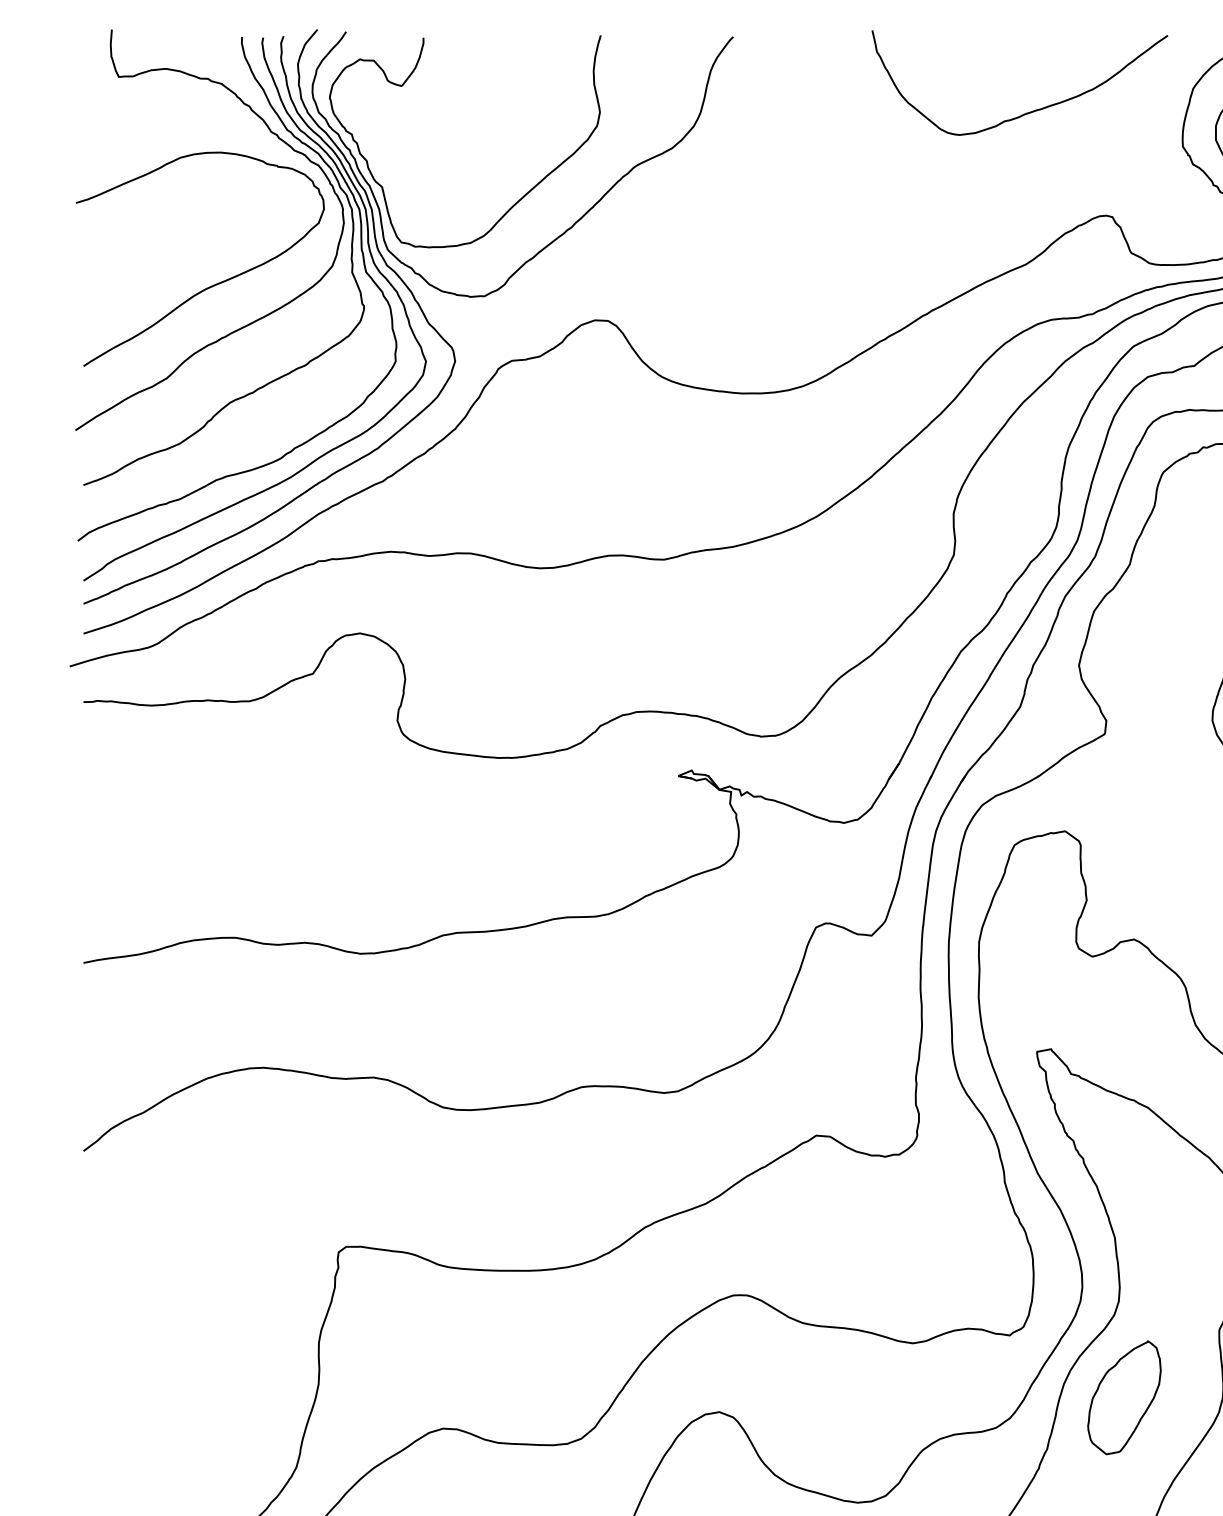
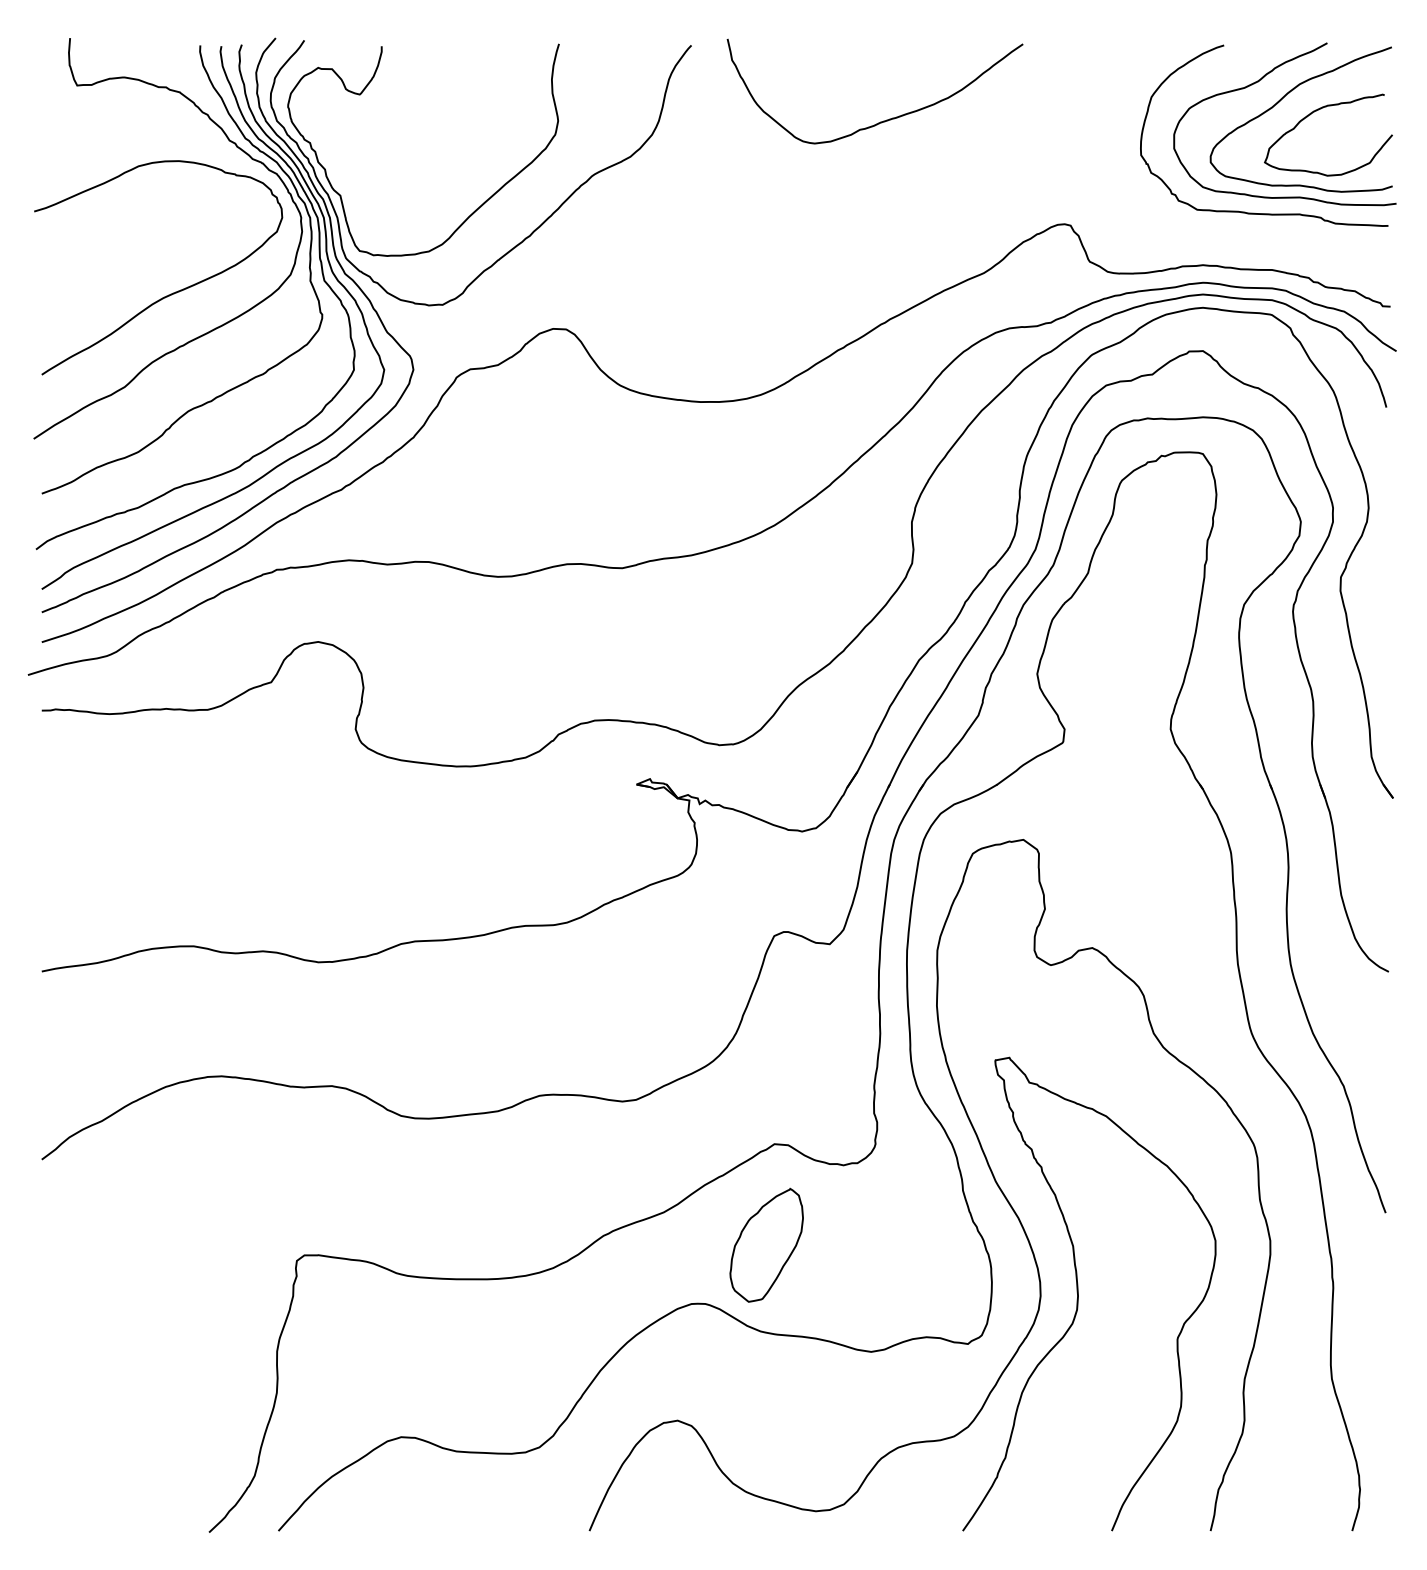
curve: (1028, 111) -> (883, 120), moved
part: (1124, 1396) -> (766, 1244), moved

